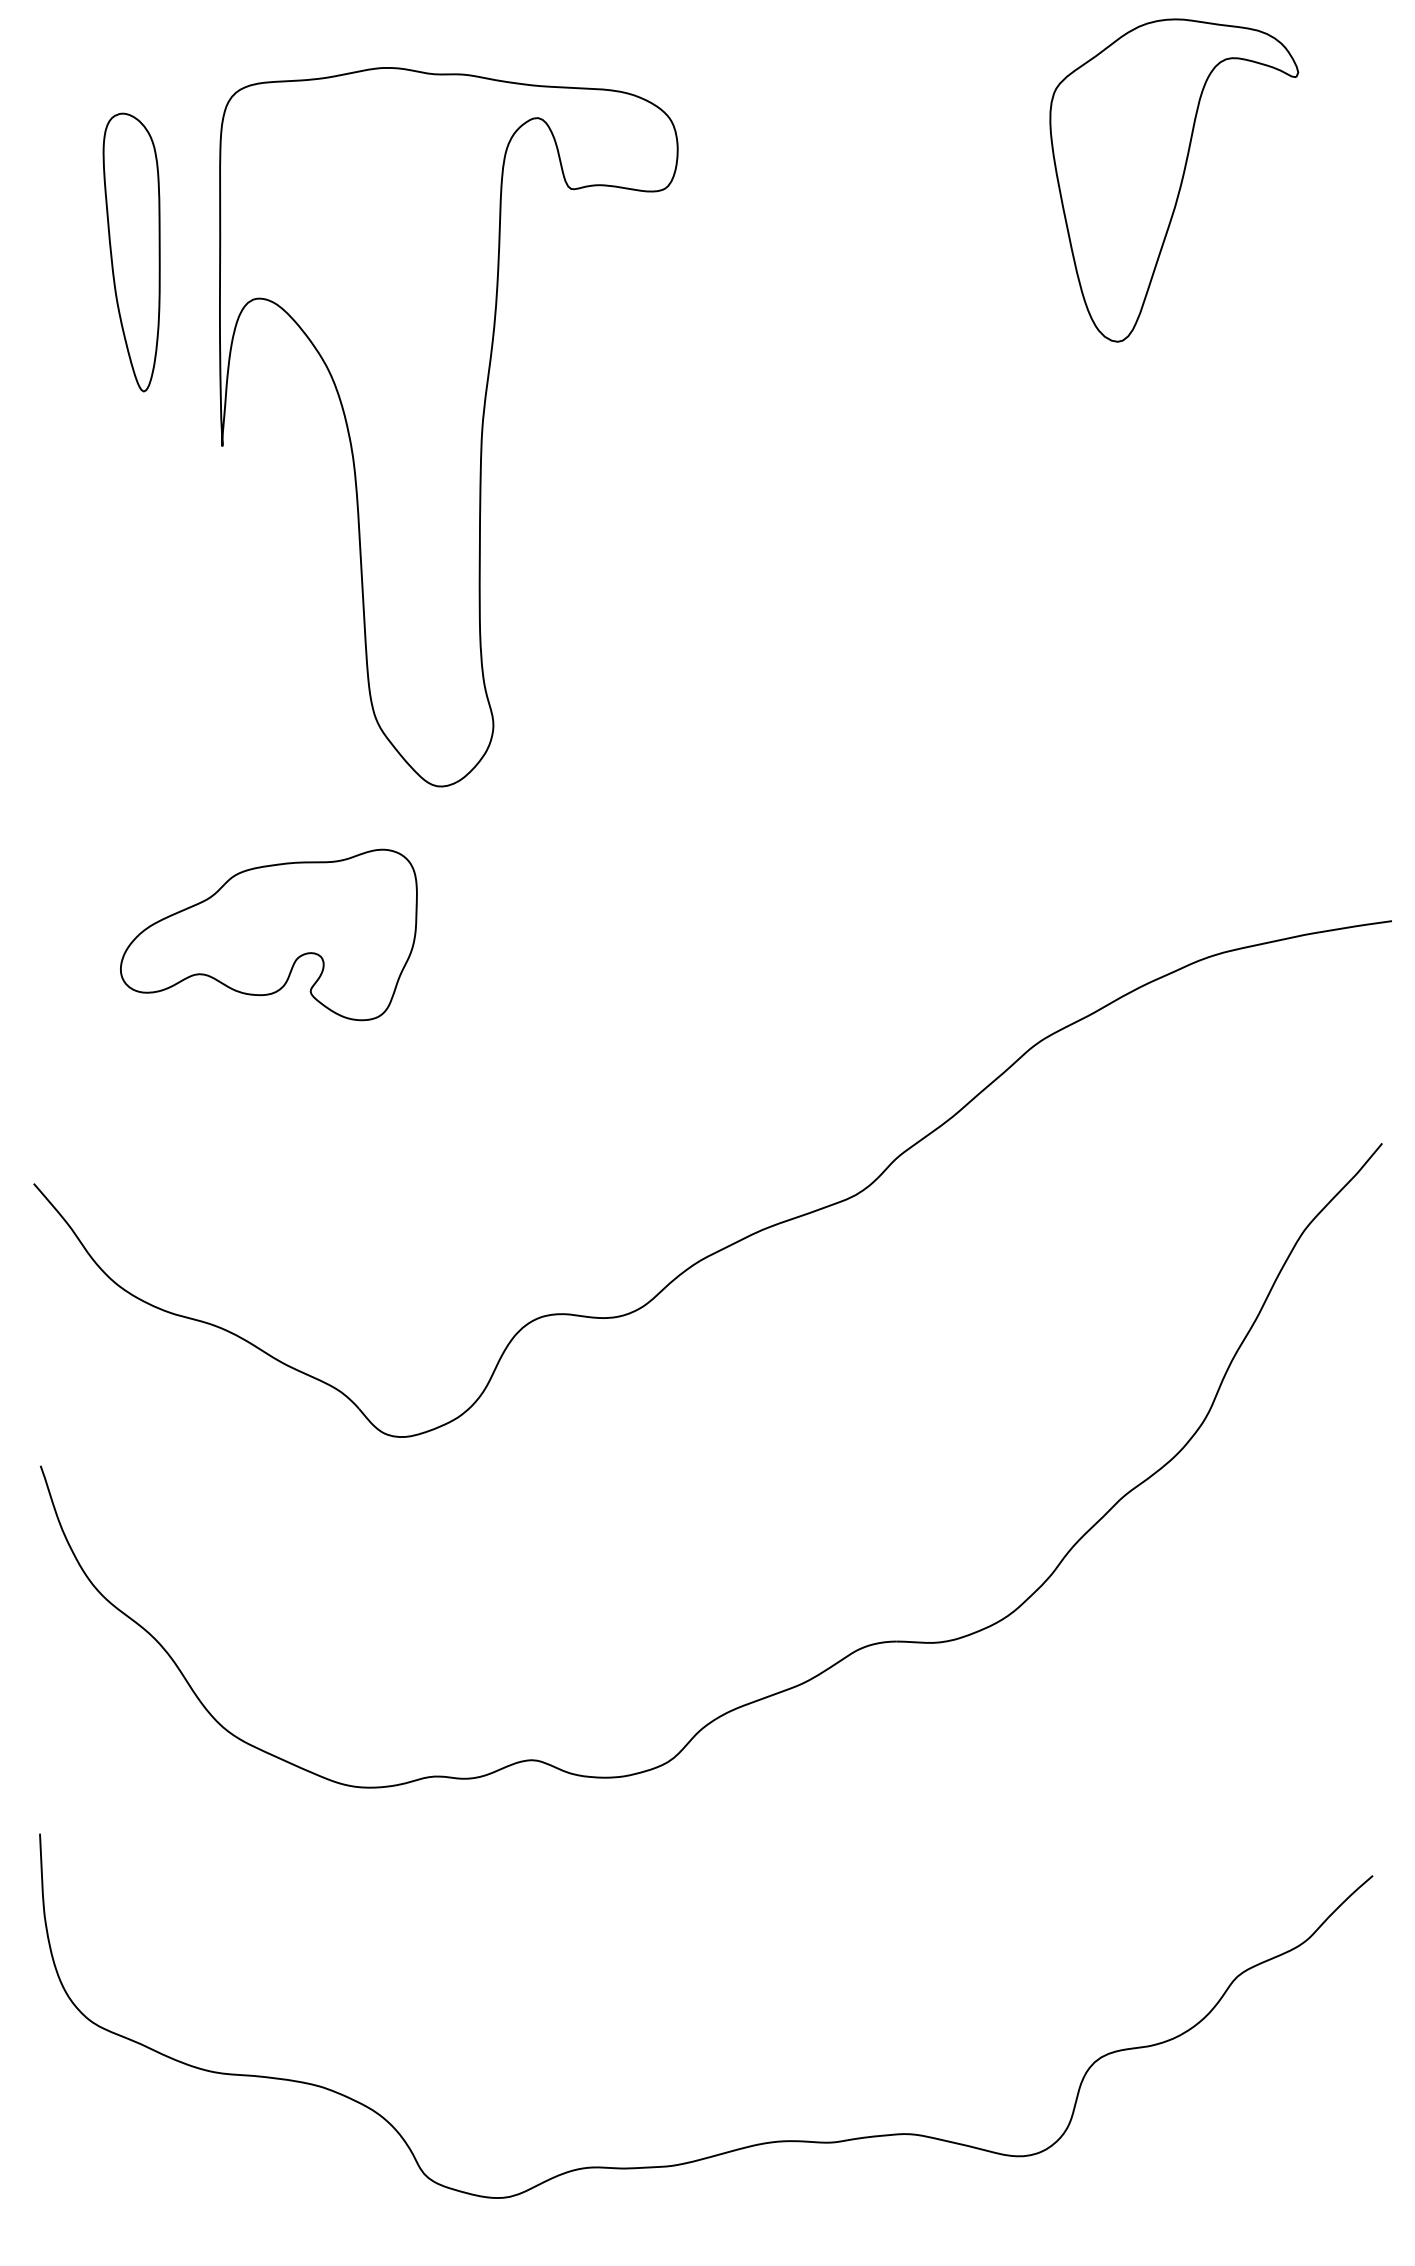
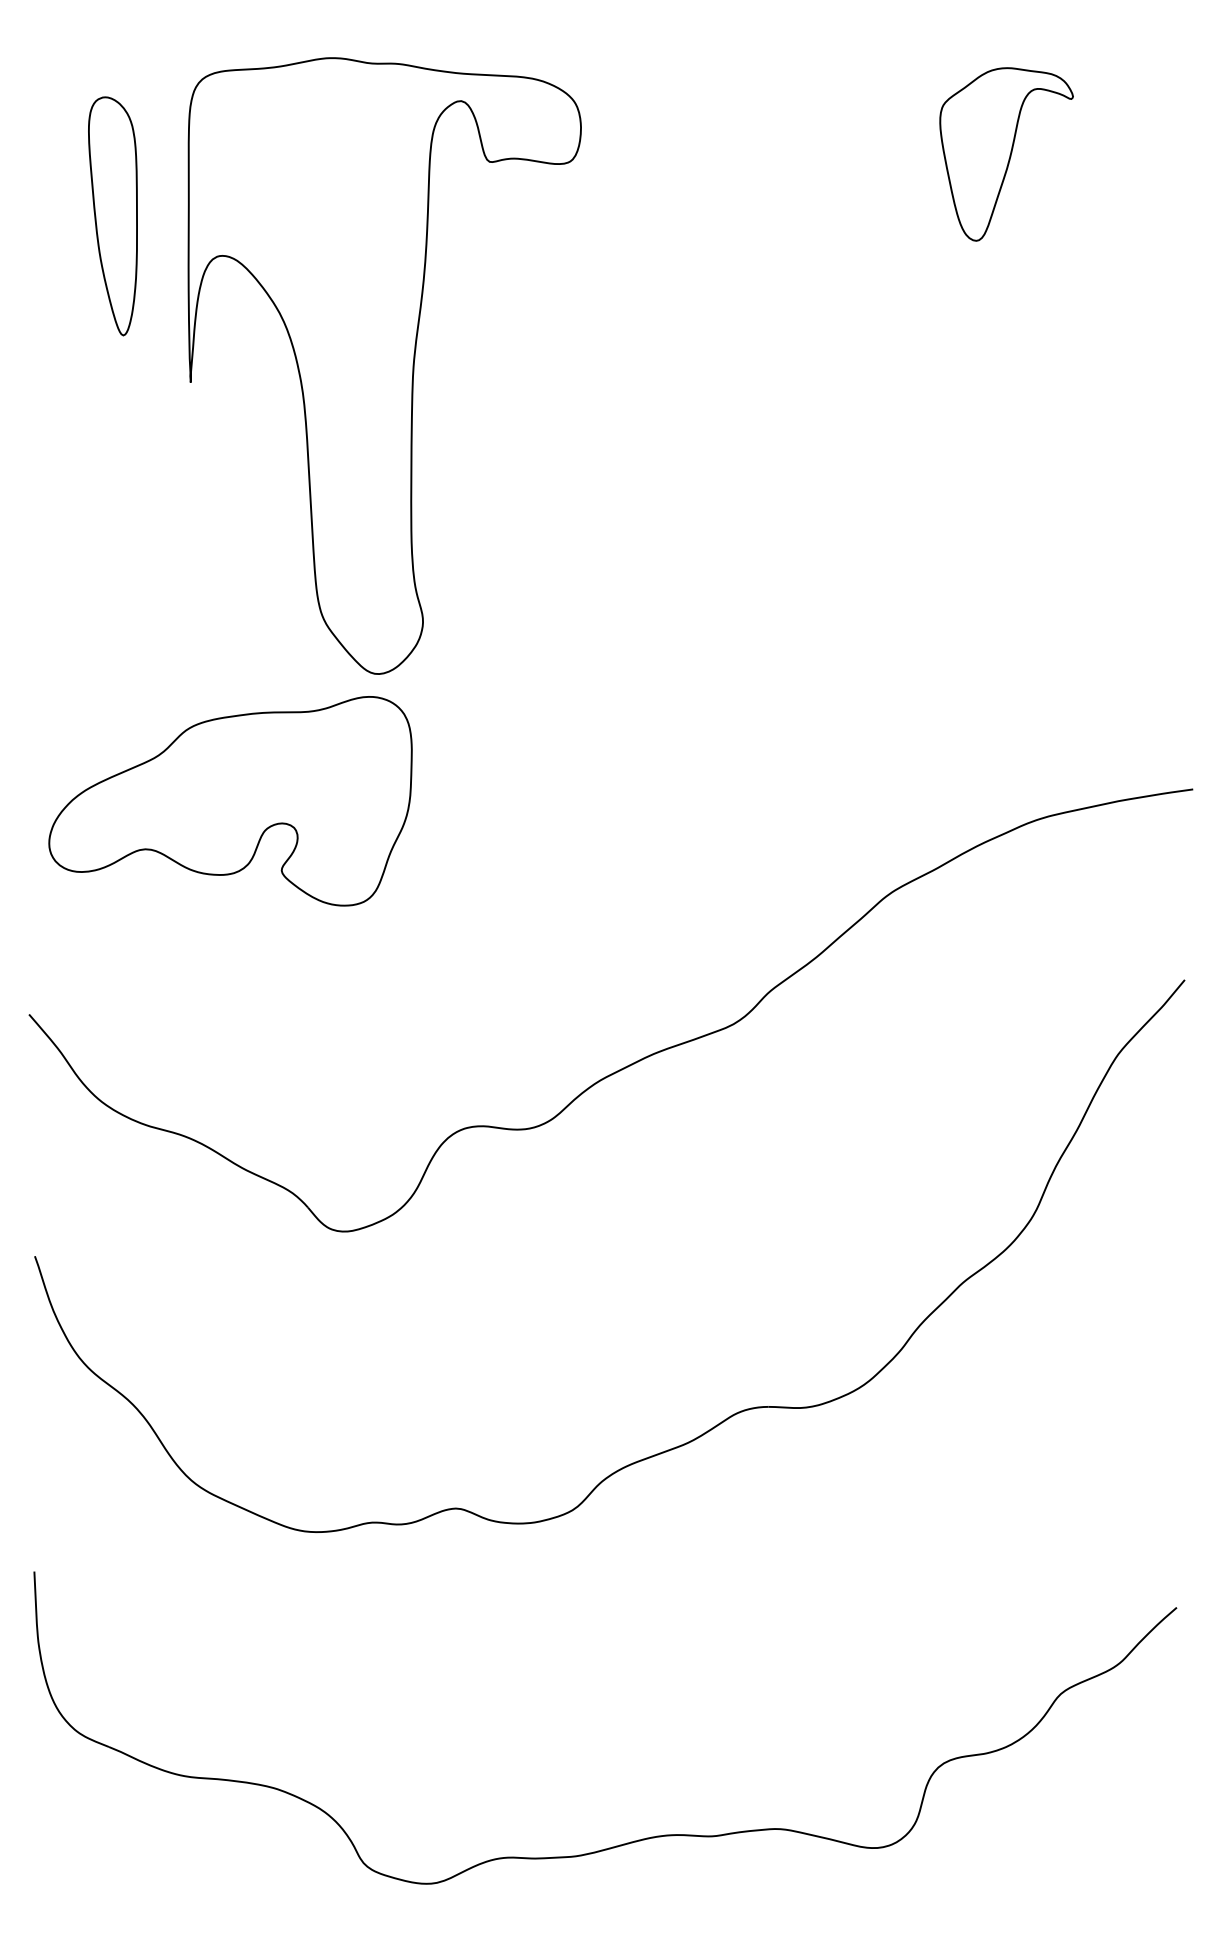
part: (1174, 179) -> (1006, 153), size x0.62
part: (268, 934) -> (230, 800), size x1.43

